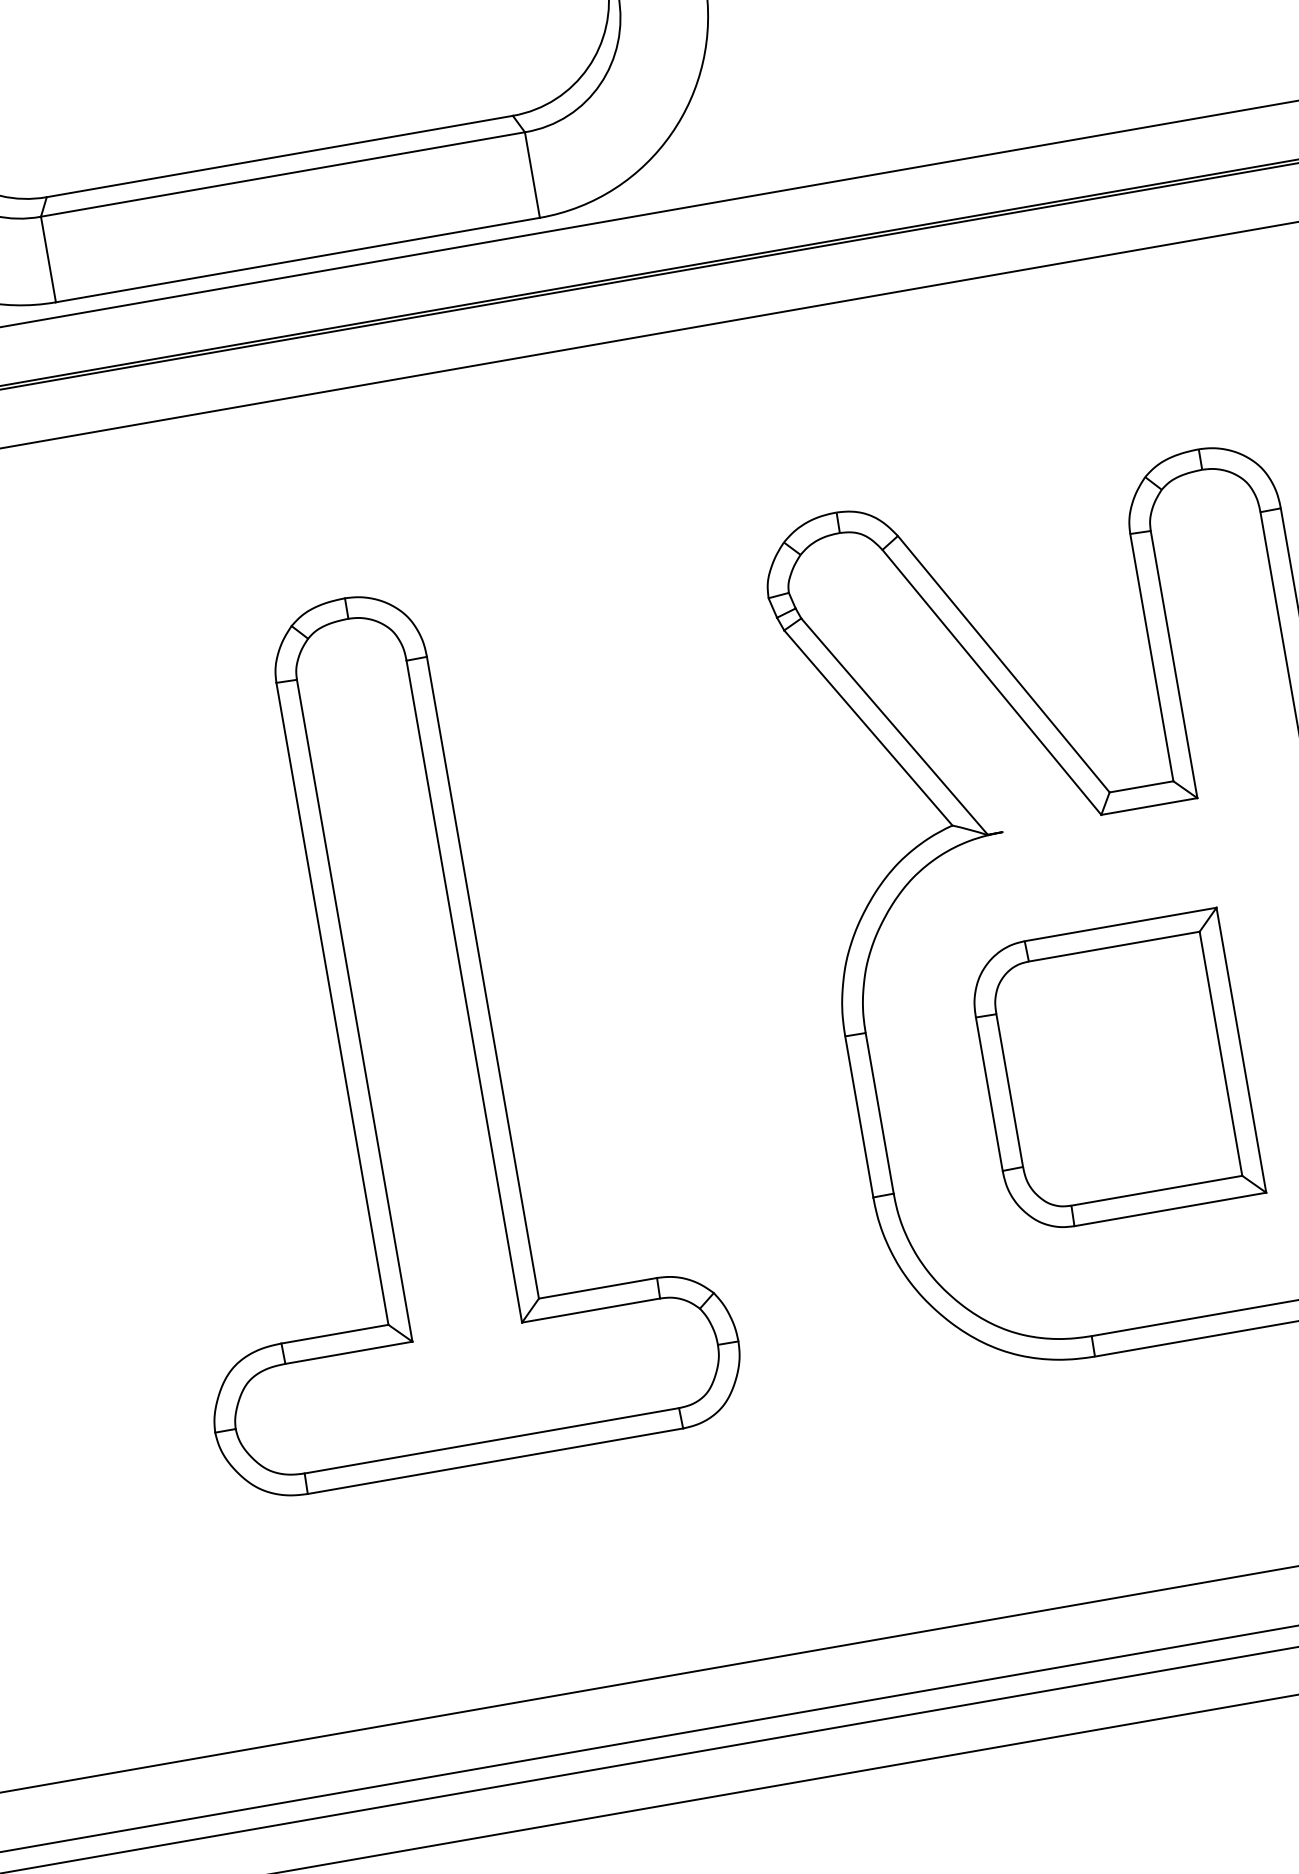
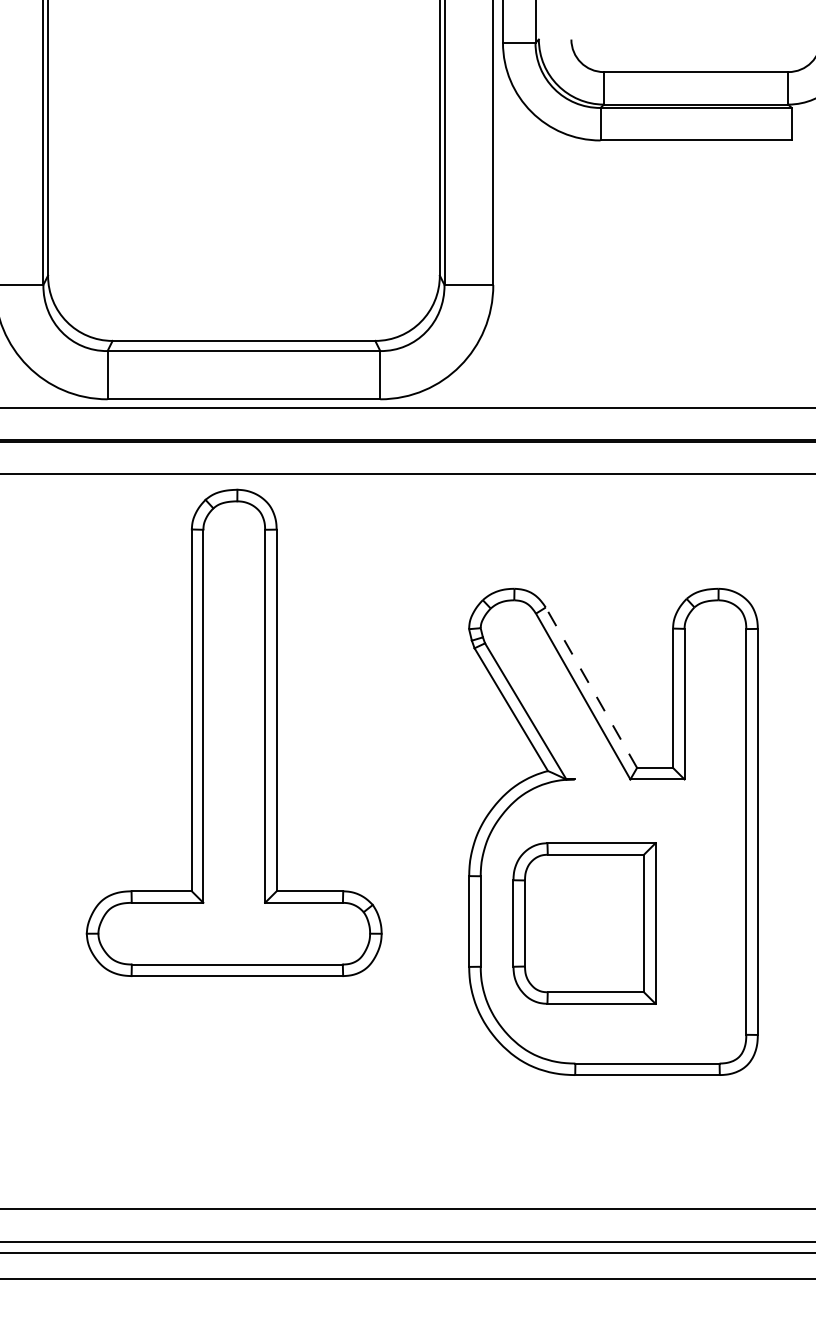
line: (1003, 663) -> (591, 687), solid -> dashed
part: (413, 1030) -> (233, 732), moved
part: (1115, 1072) -> (584, 923), moved

